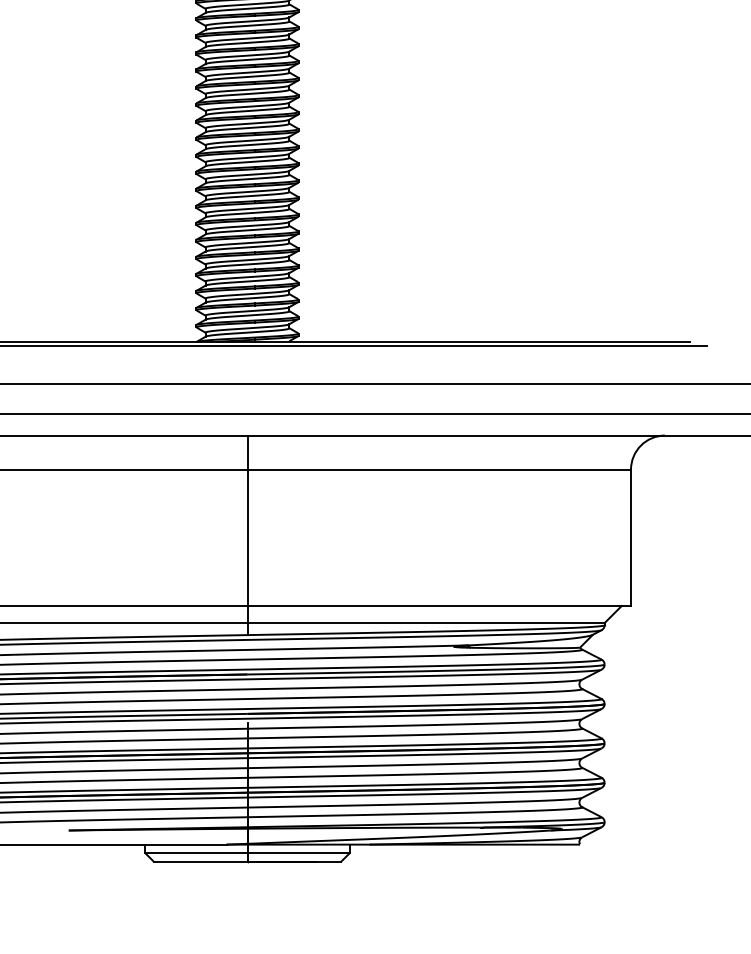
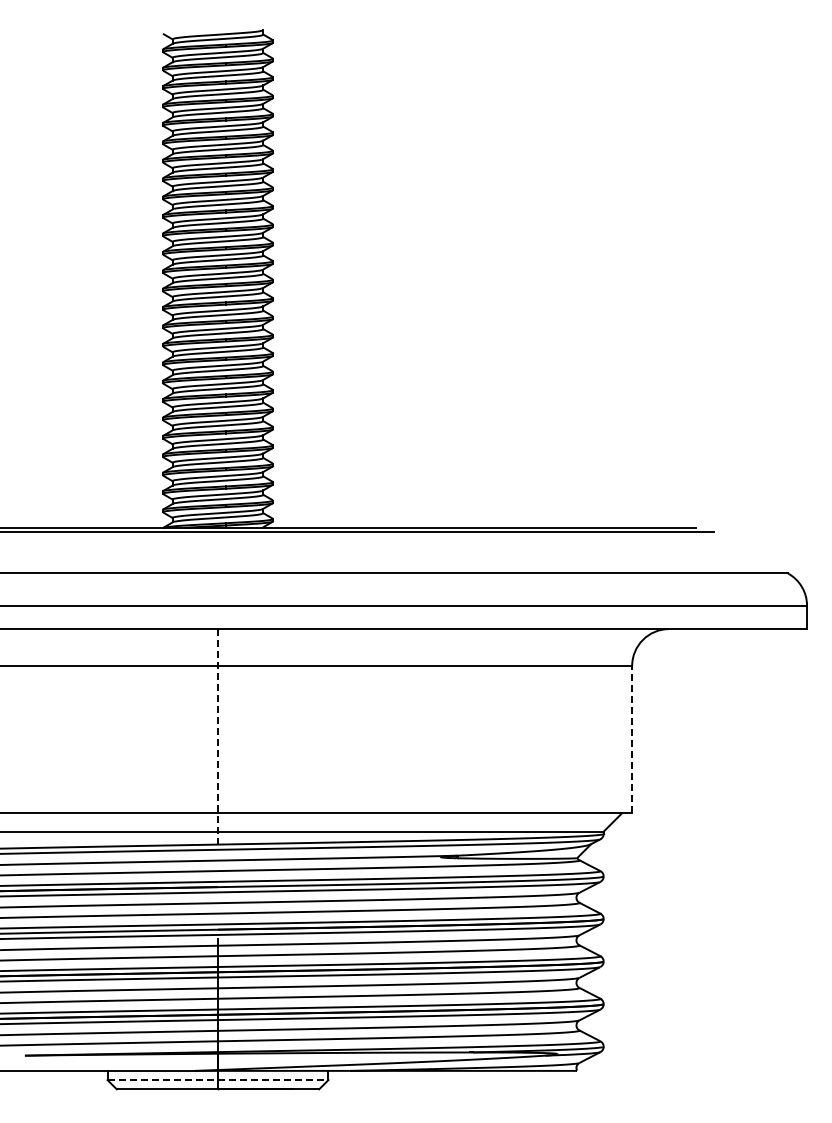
line: (247, 535) -> (218, 736), solid -> dashed
line: (631, 537) -> (632, 739), solid -> dashed
line: (247, 853) -> (218, 1080), solid -> dashed

